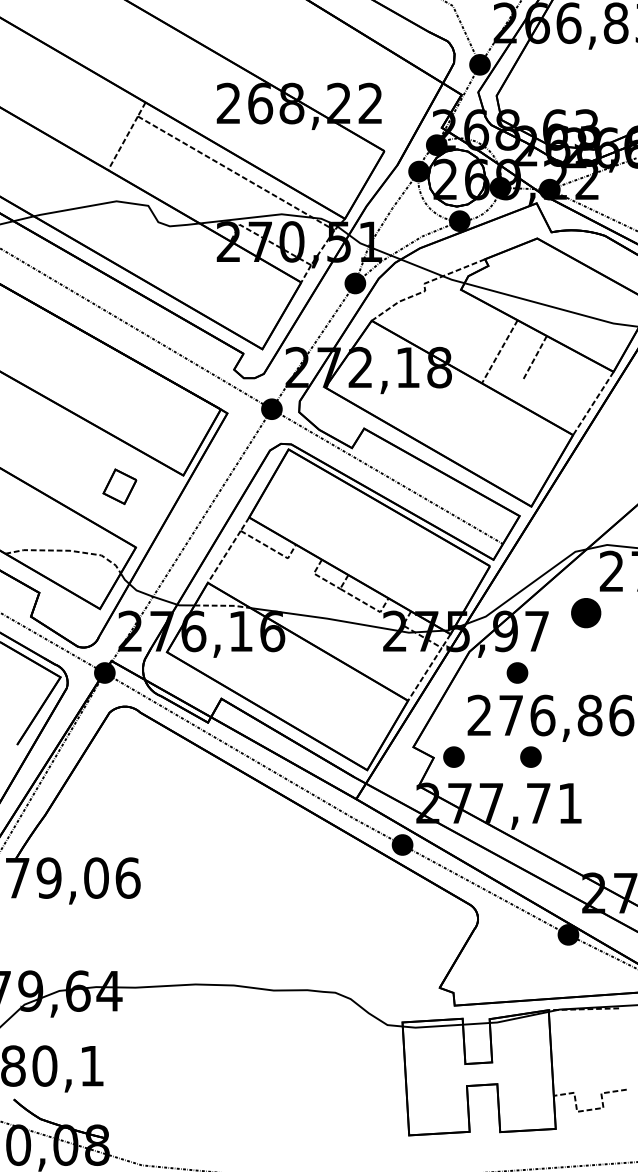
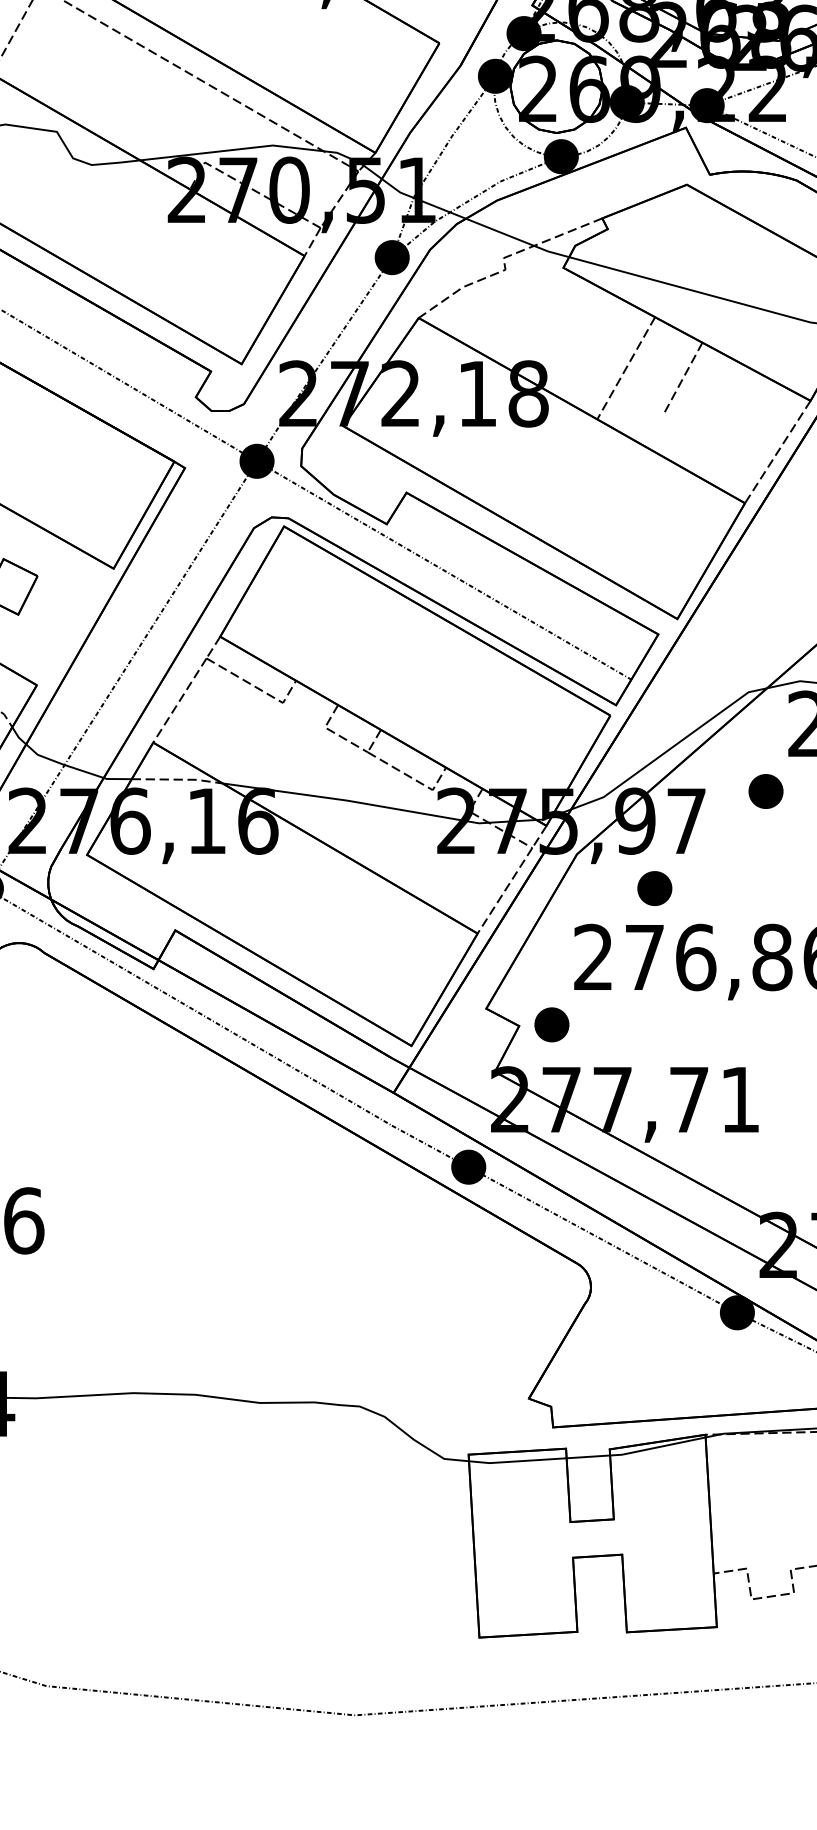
part: (585, 612) -> (765, 790), size x0.71
part: (530, 756) -> (675, 1023), removed

